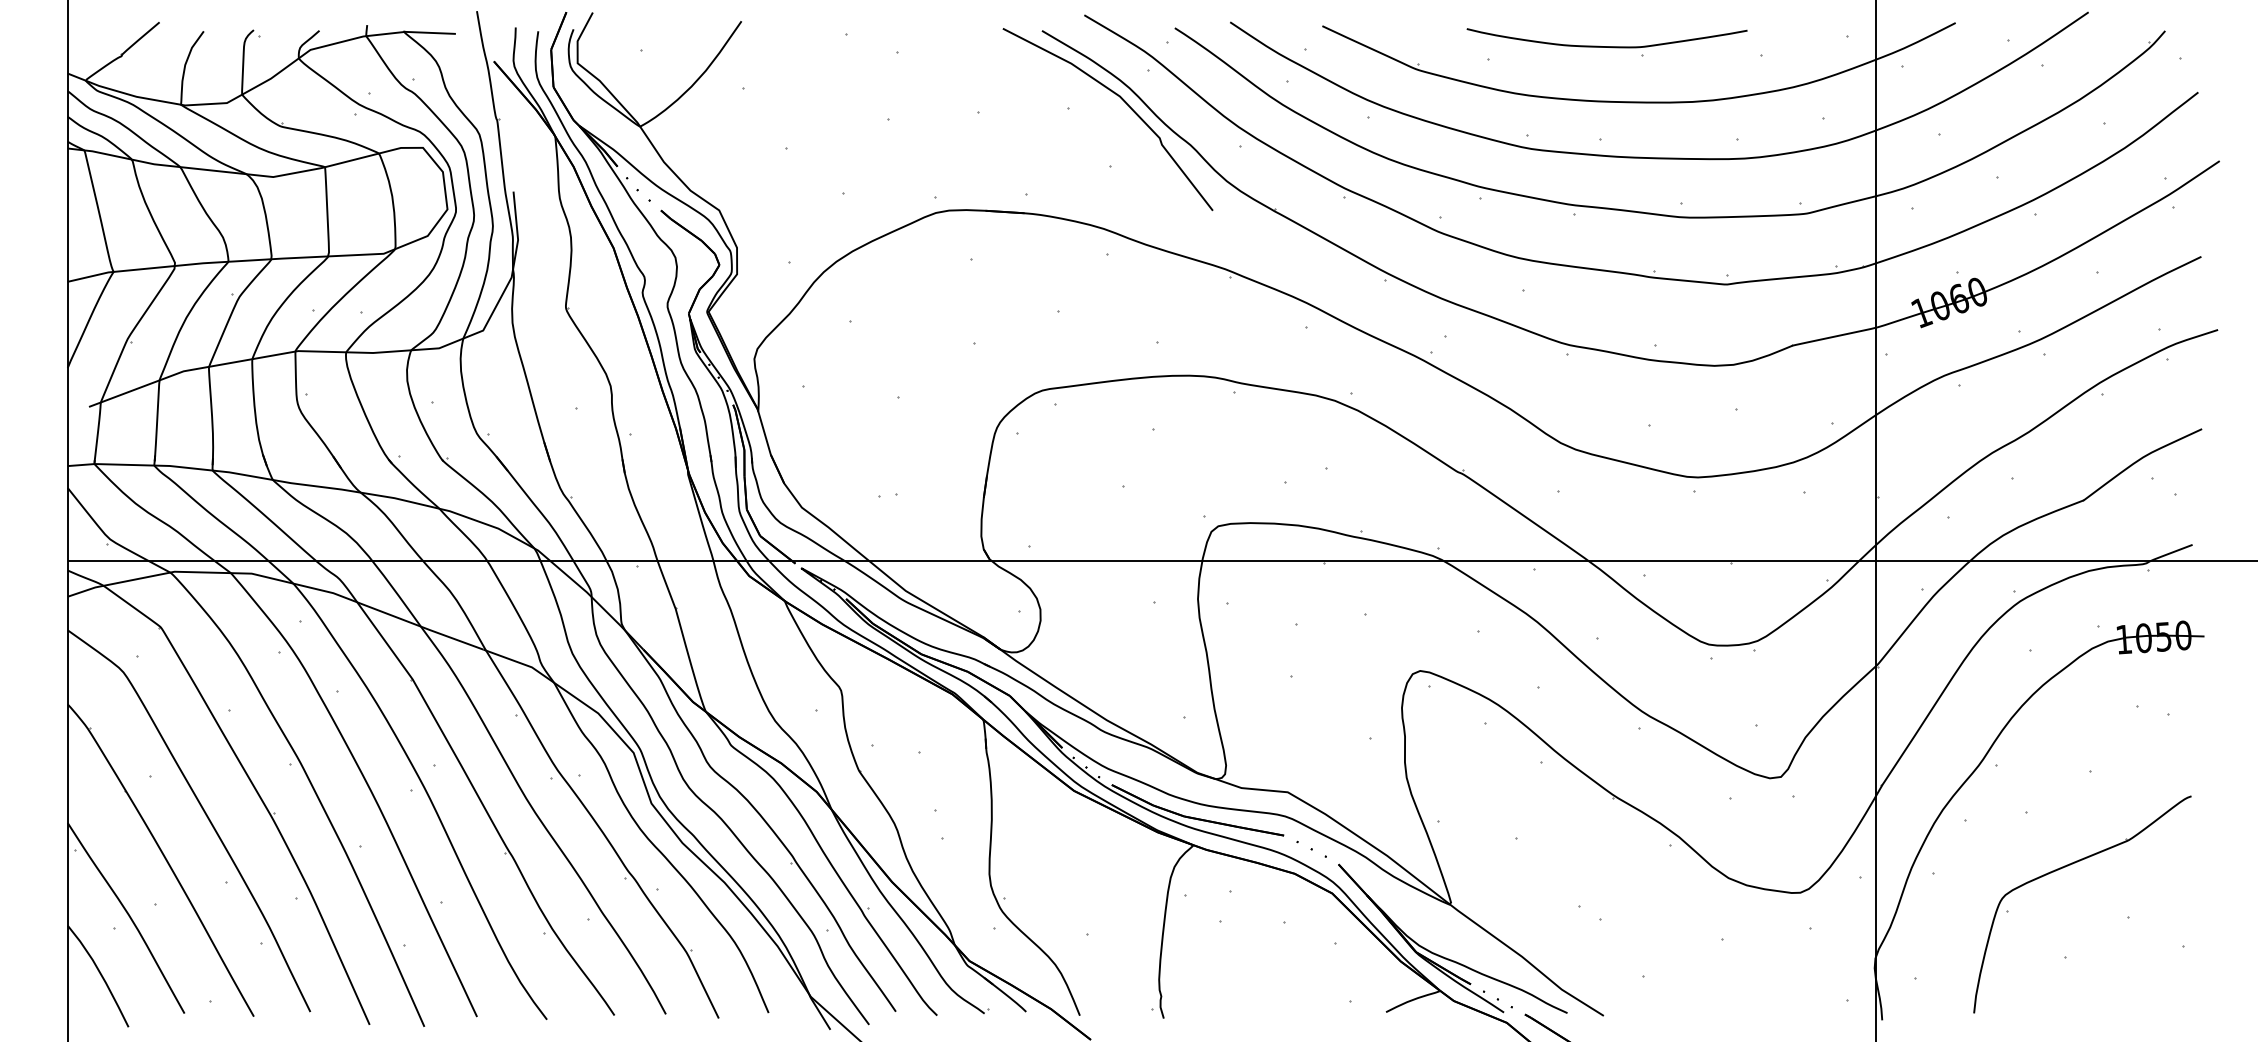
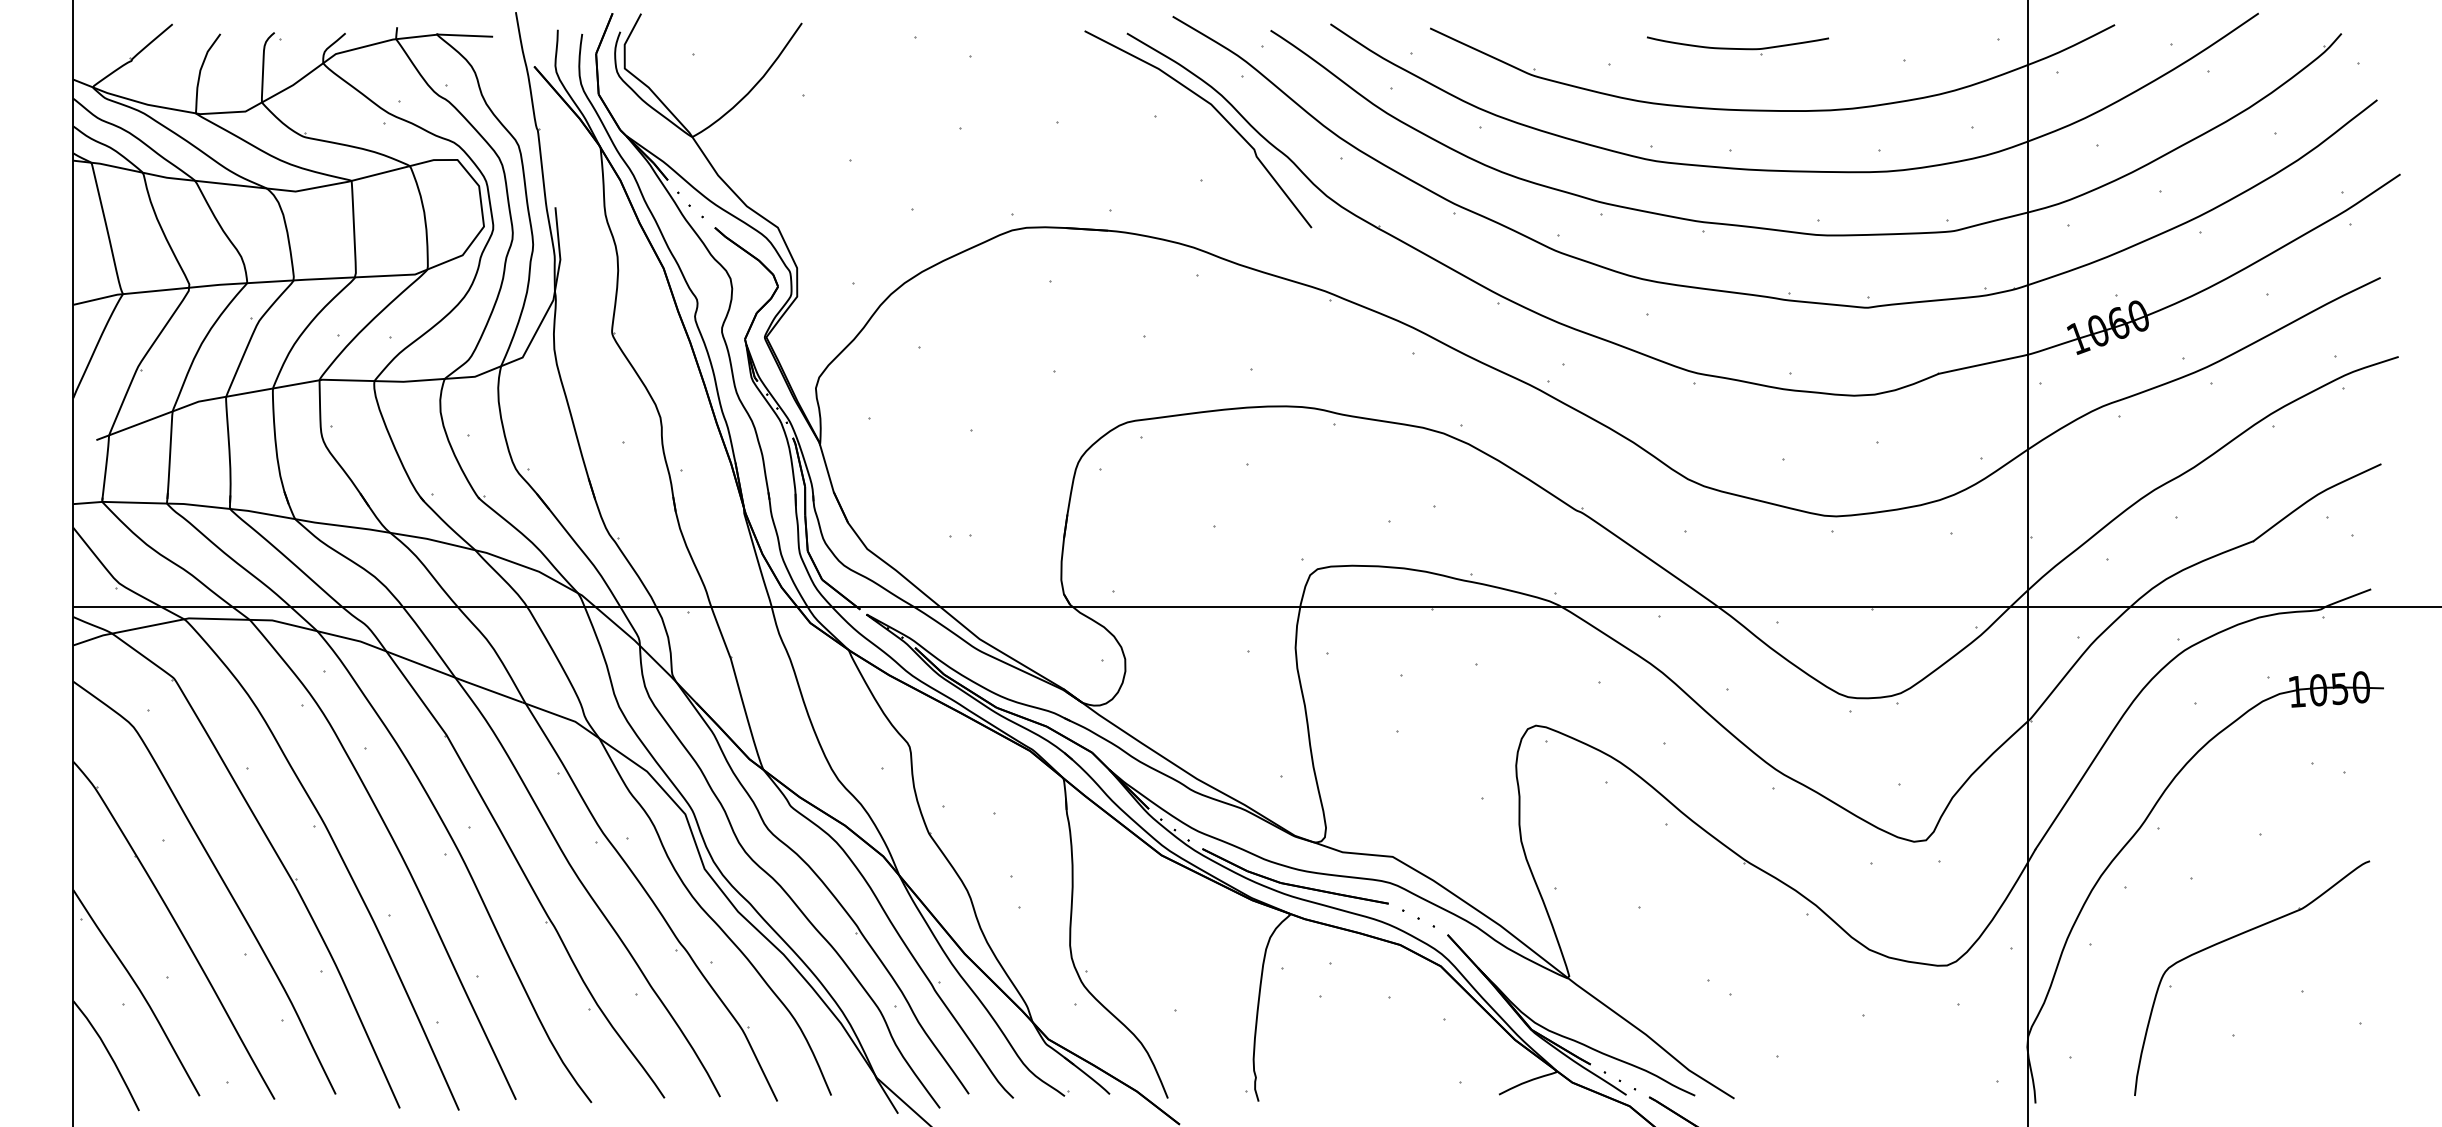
part: (1606, 42) -> (1737, 46), size x0.6

